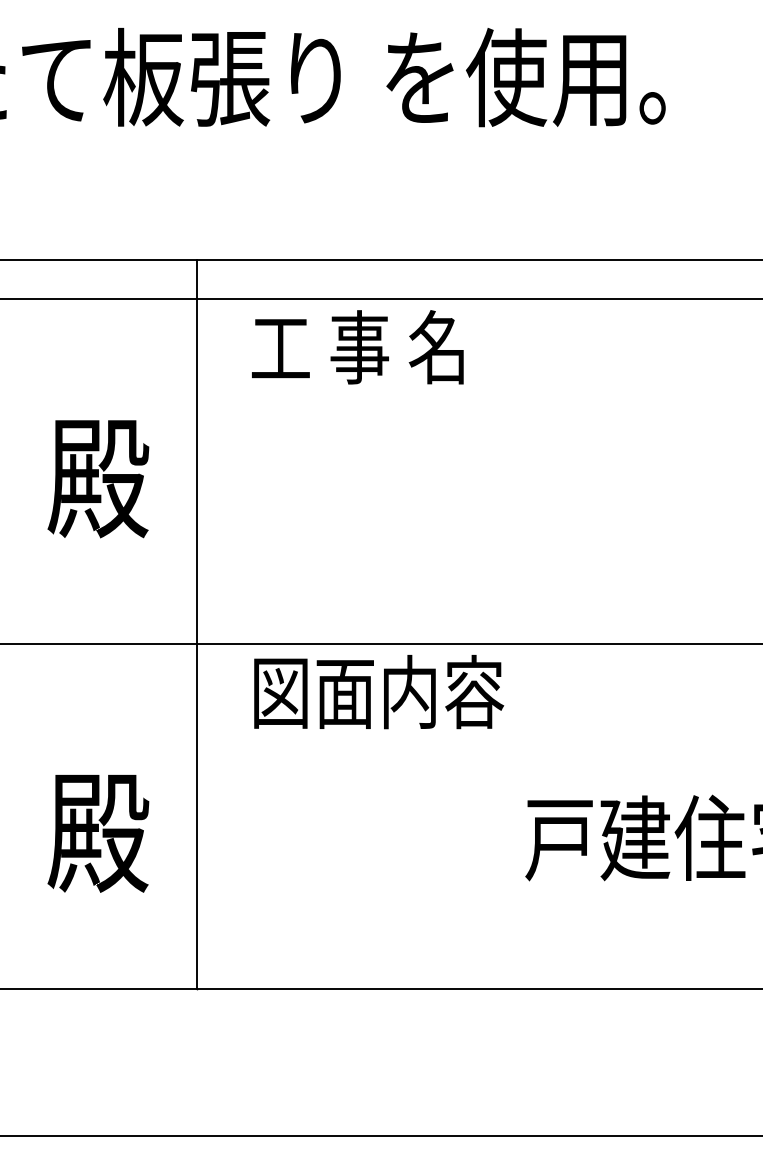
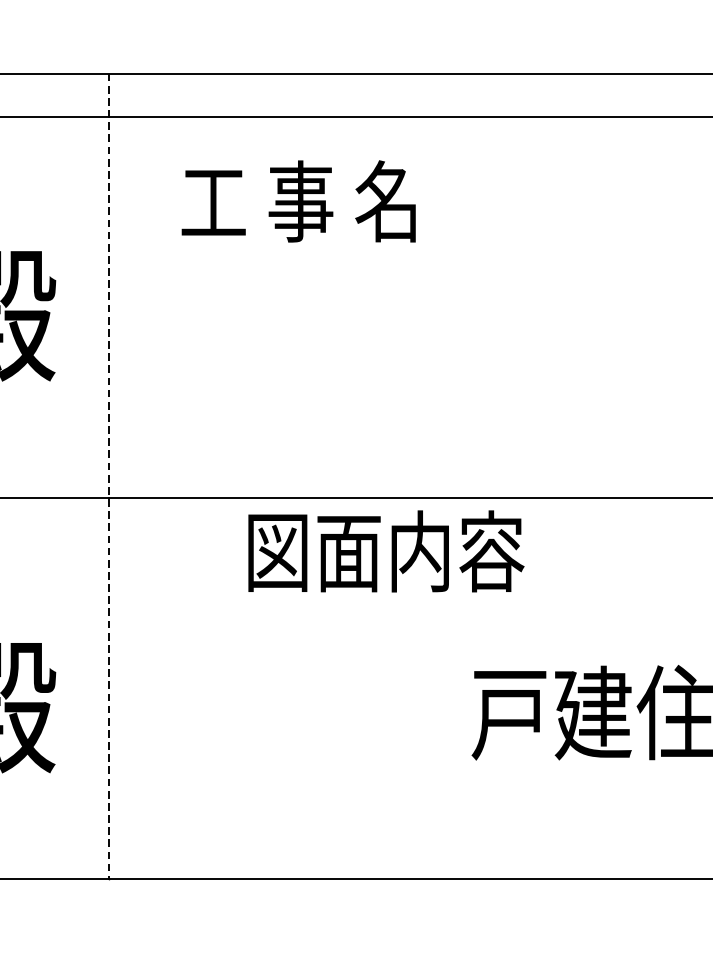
text: (357, 347) -> (298, 201), moved
line: (196, 624) -> (108, 476), solid -> dashed
text: (379, 692) -> (386, 551), moved

